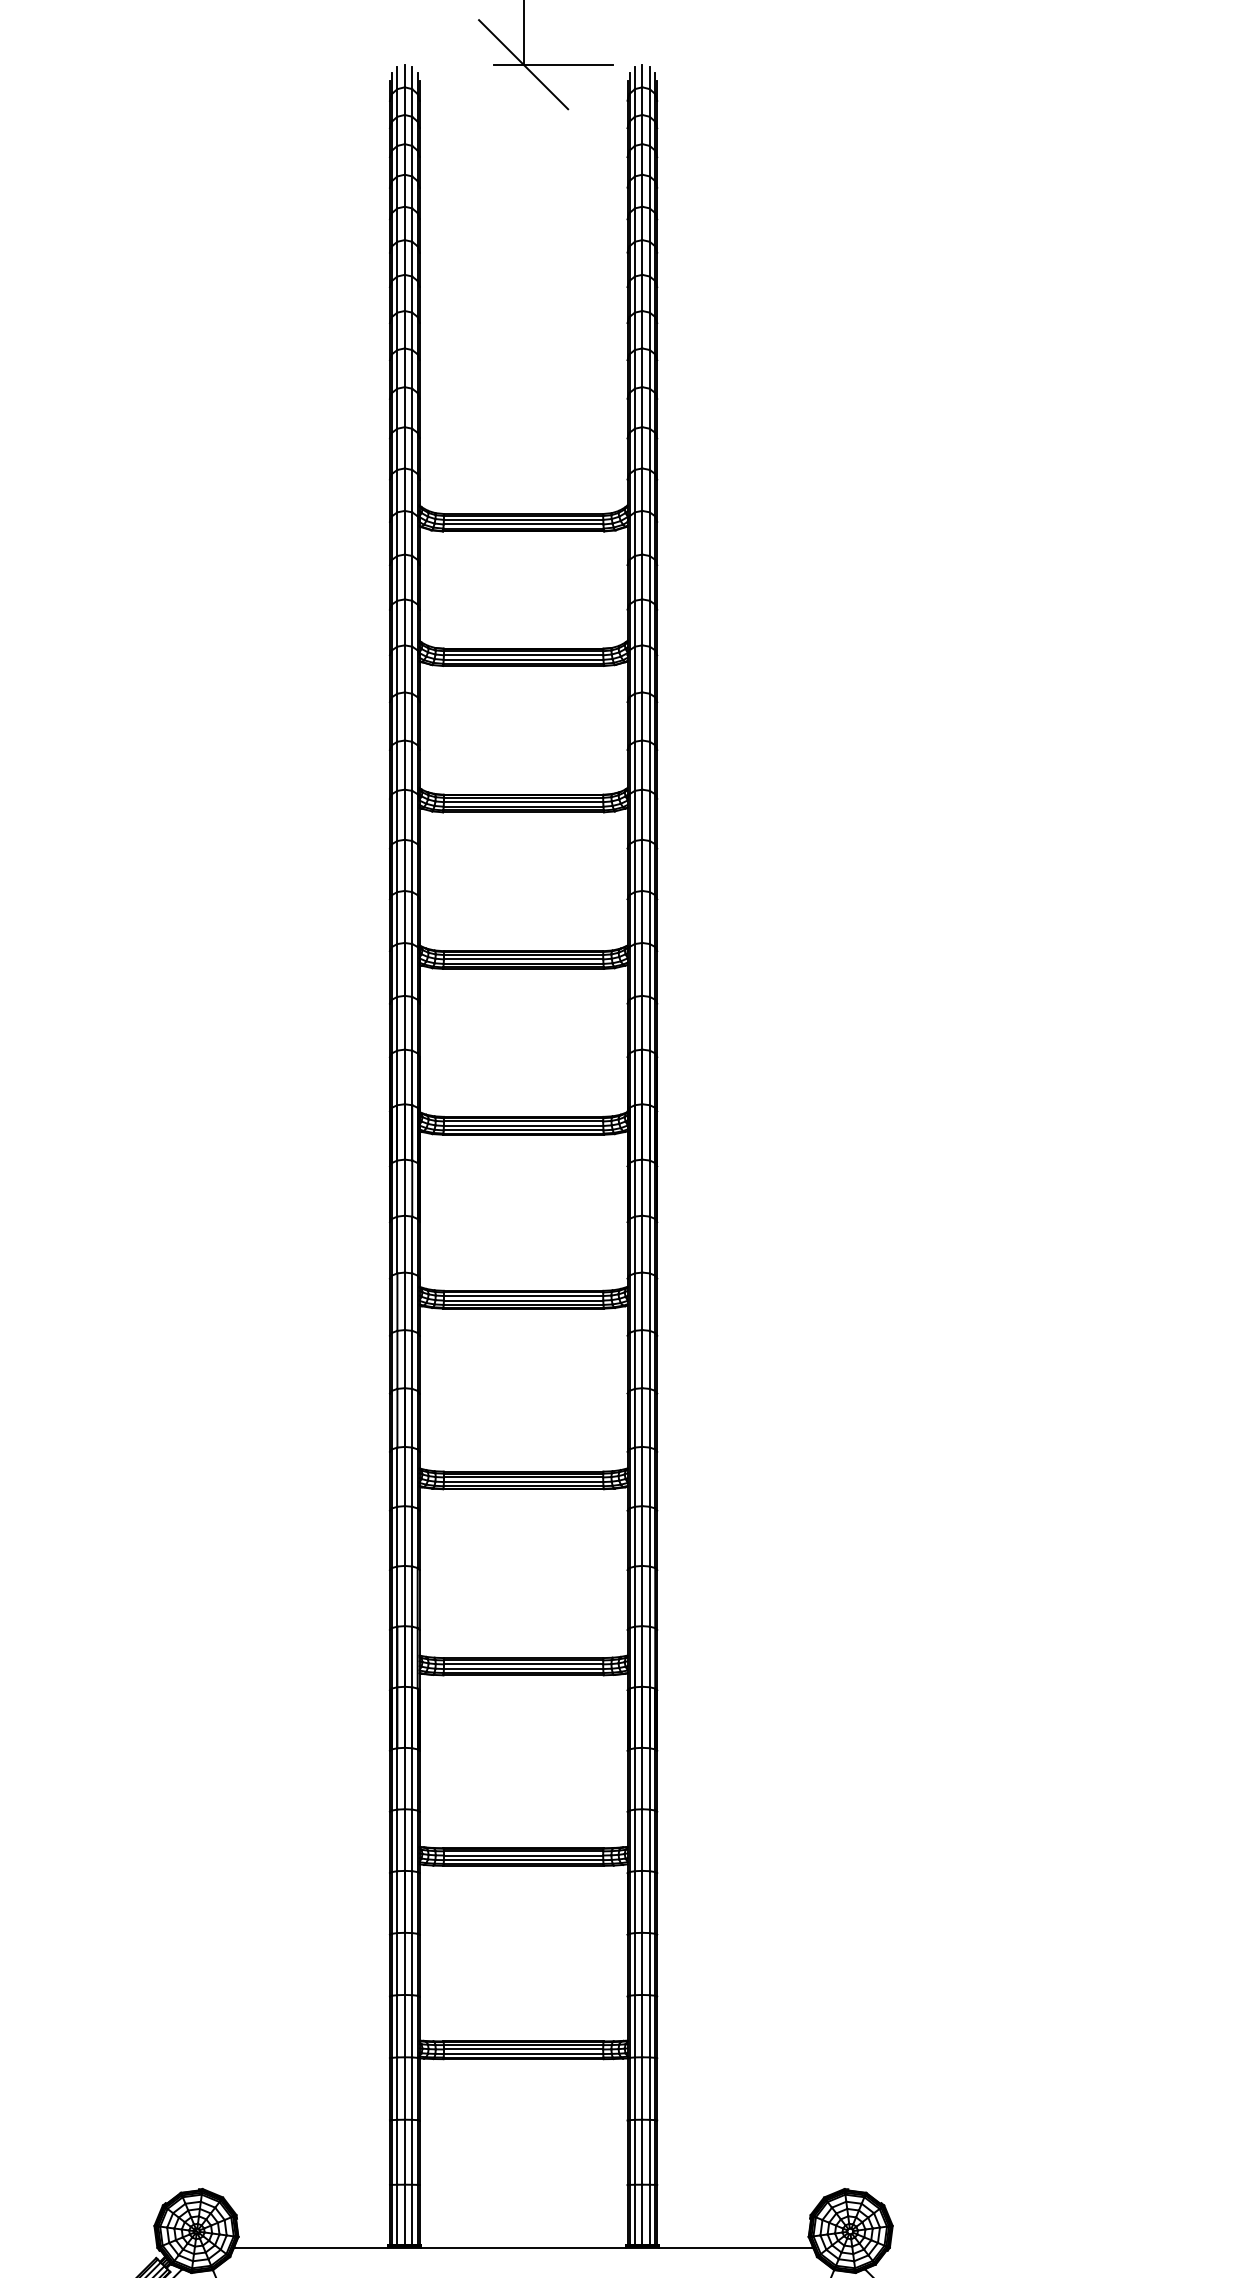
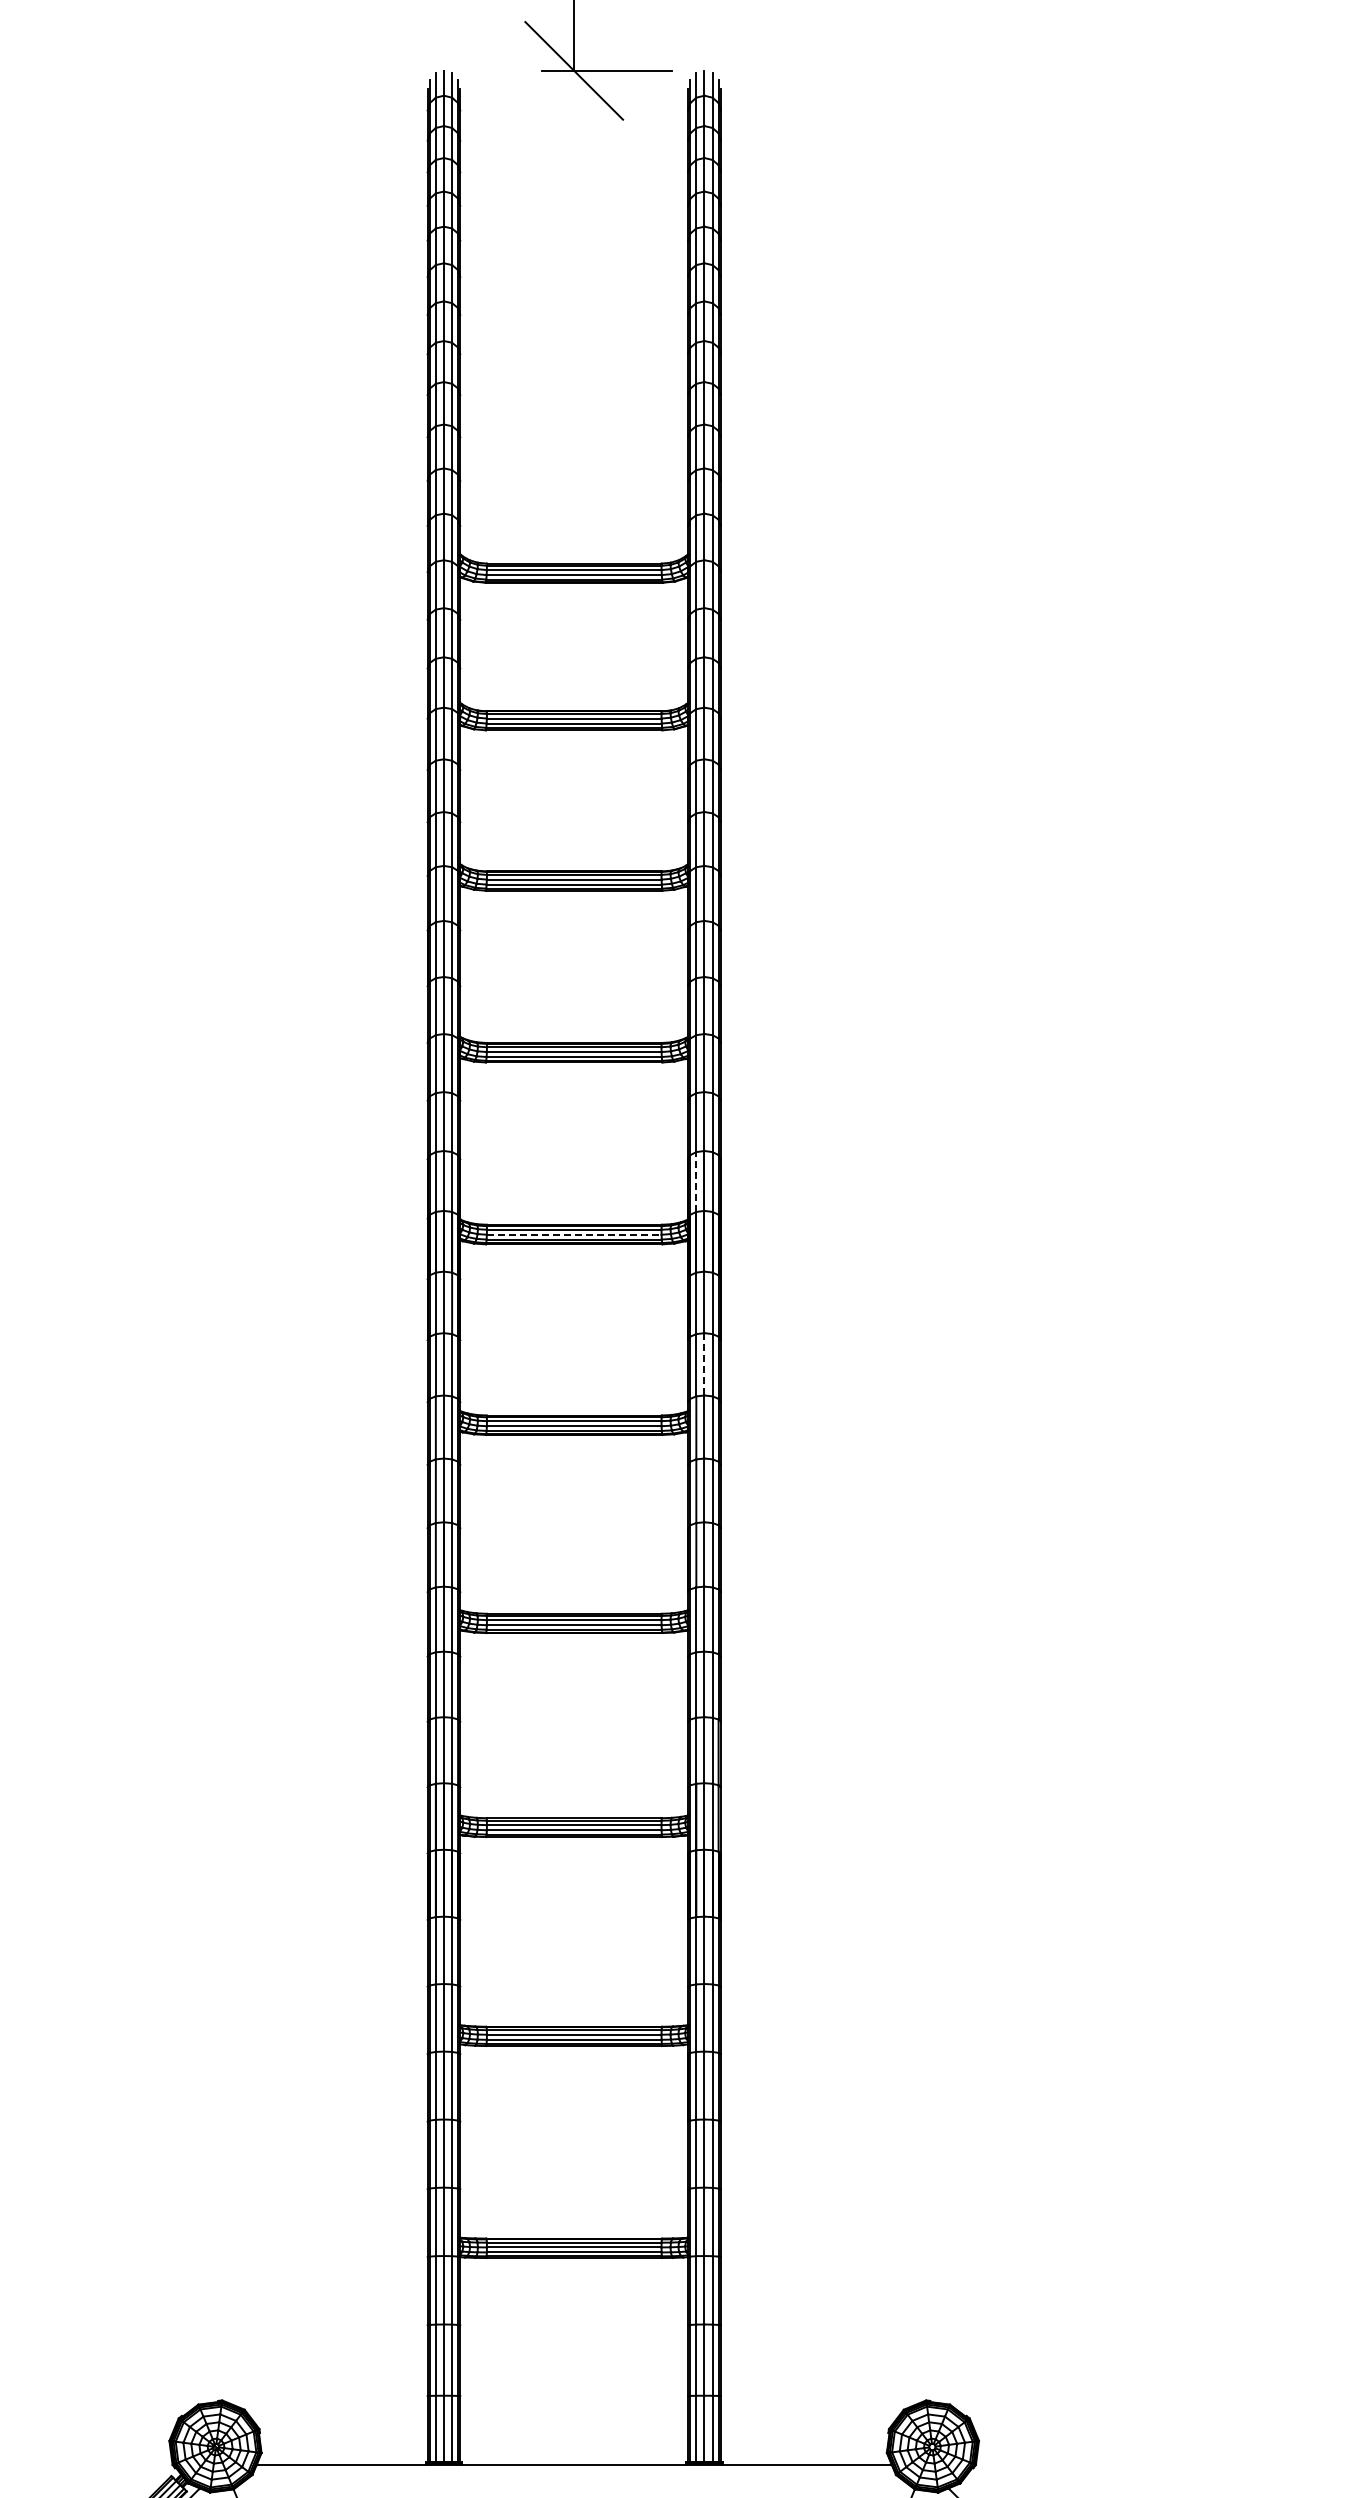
line: (635, 1078) -> (696, 1182), solid -> dashed
line: (523, 1125) -> (574, 1234), solid -> dashed
line: (642, 1243) -> (704, 1363), solid -> dashed

